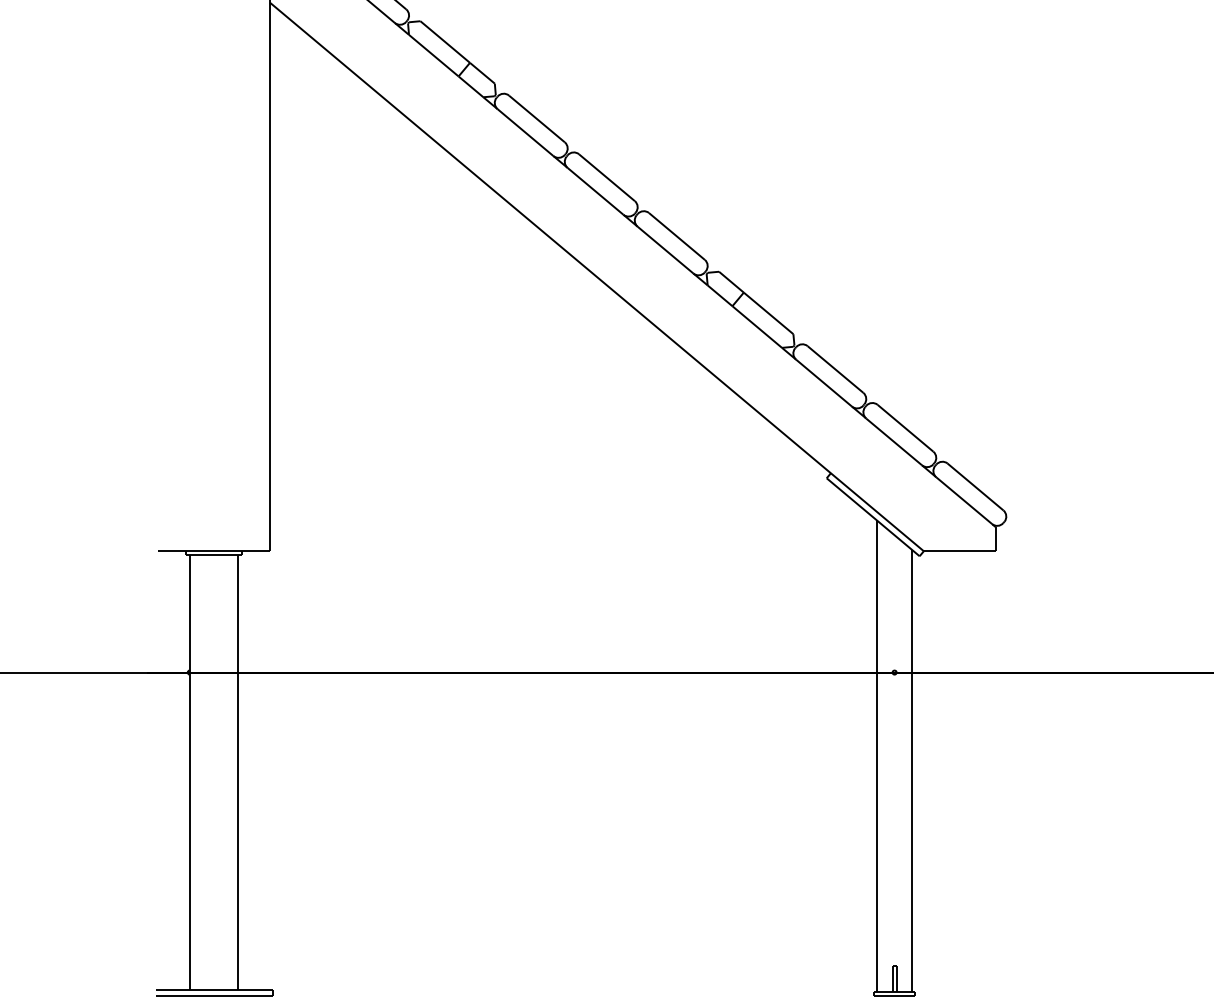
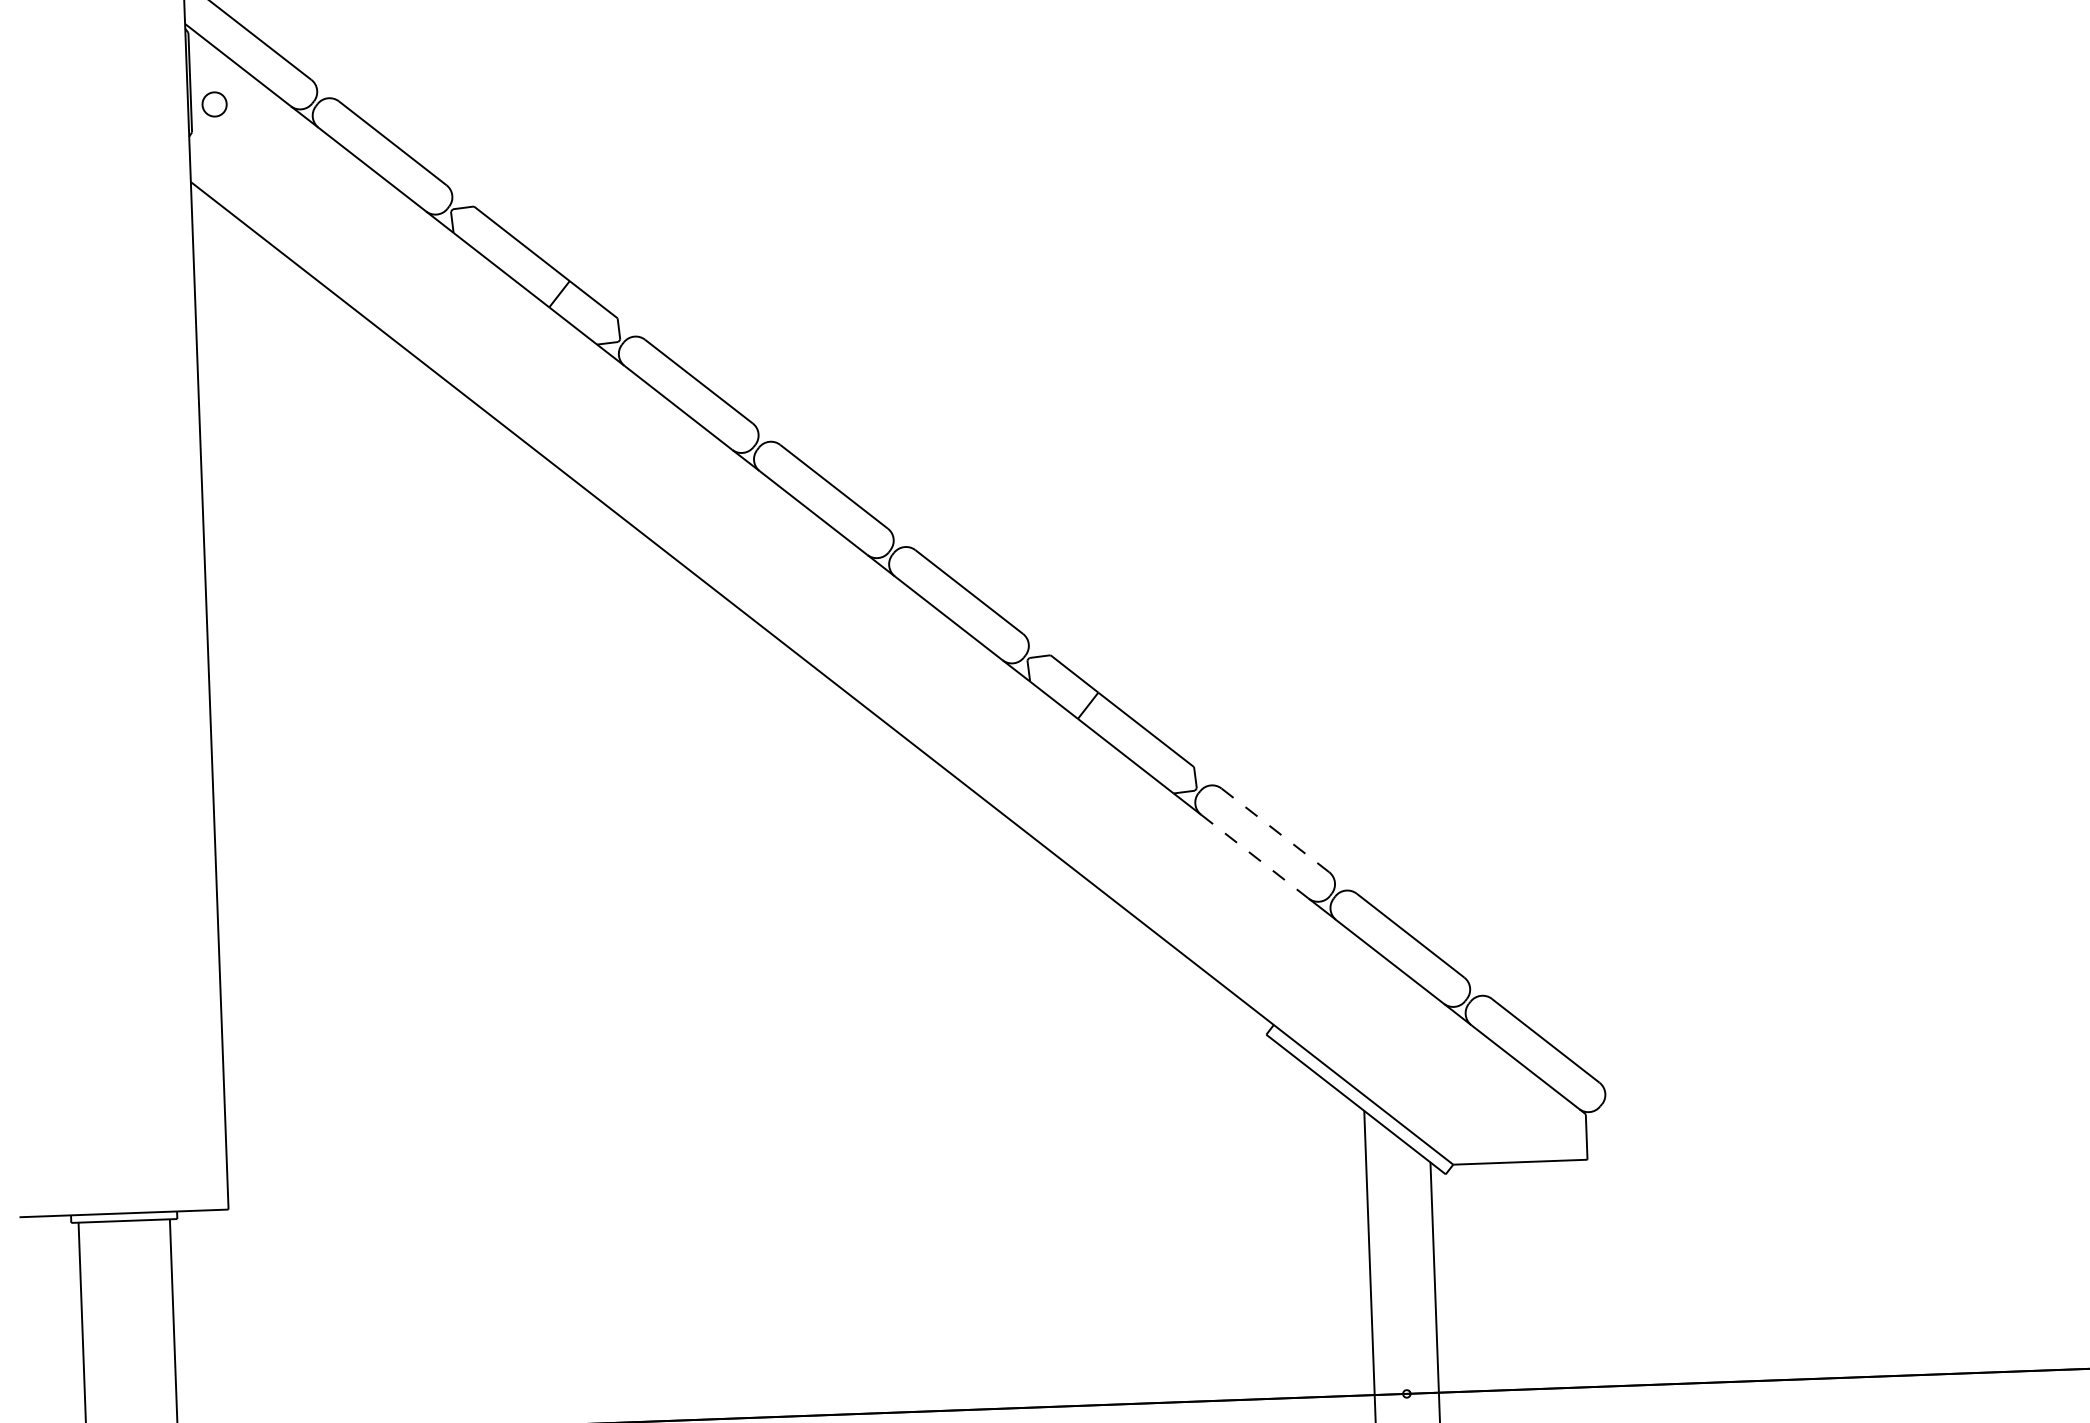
line: (835, 369) -> (1275, 830), solid -> dashed
line: (823, 382) -> (1253, 855), solid -> dashed

